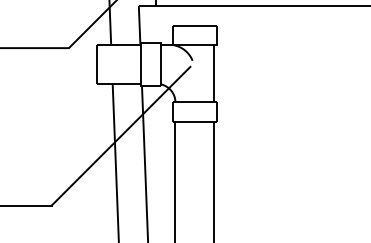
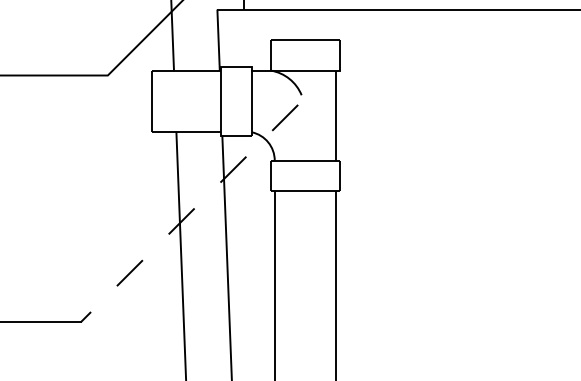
line: (120, 136) -> (188, 214), solid -> dashed

